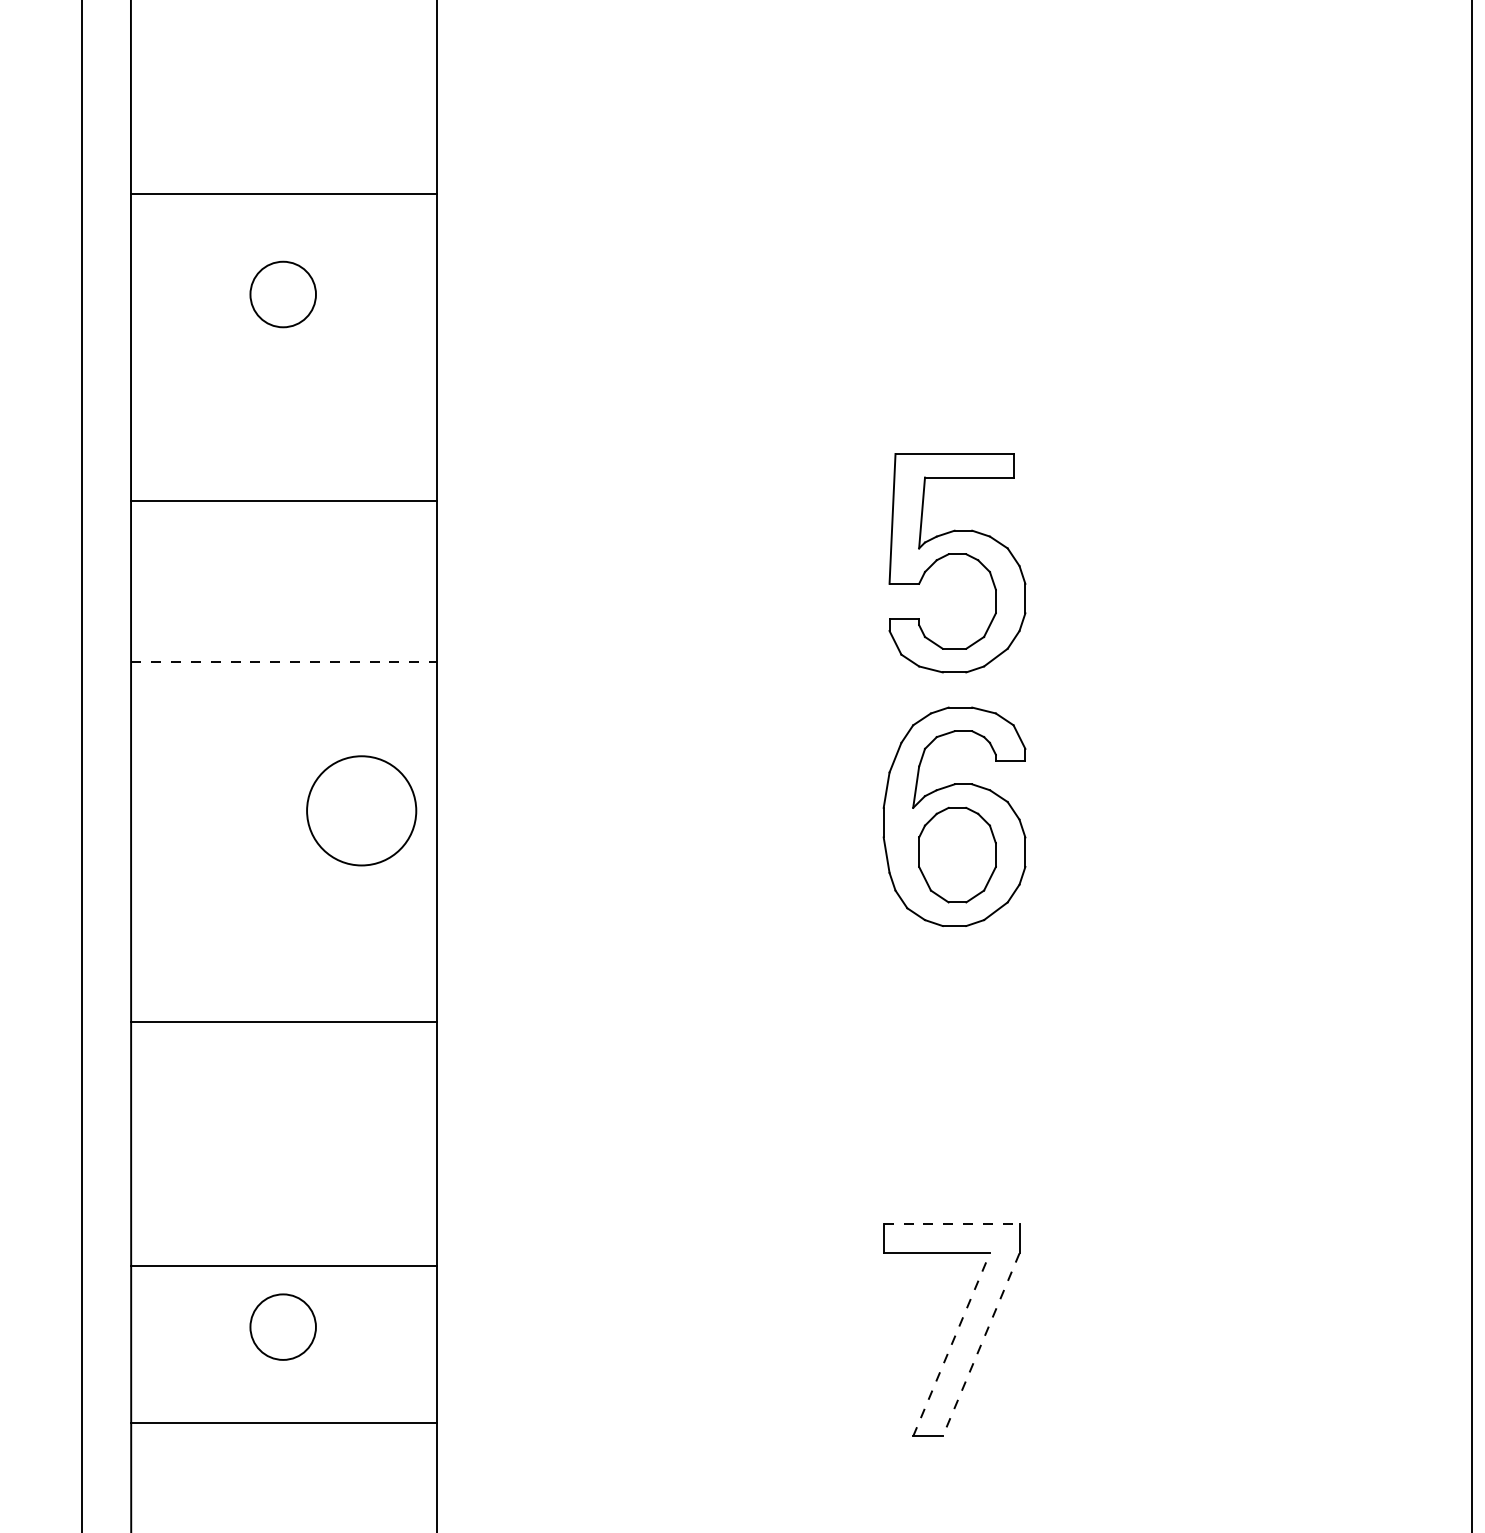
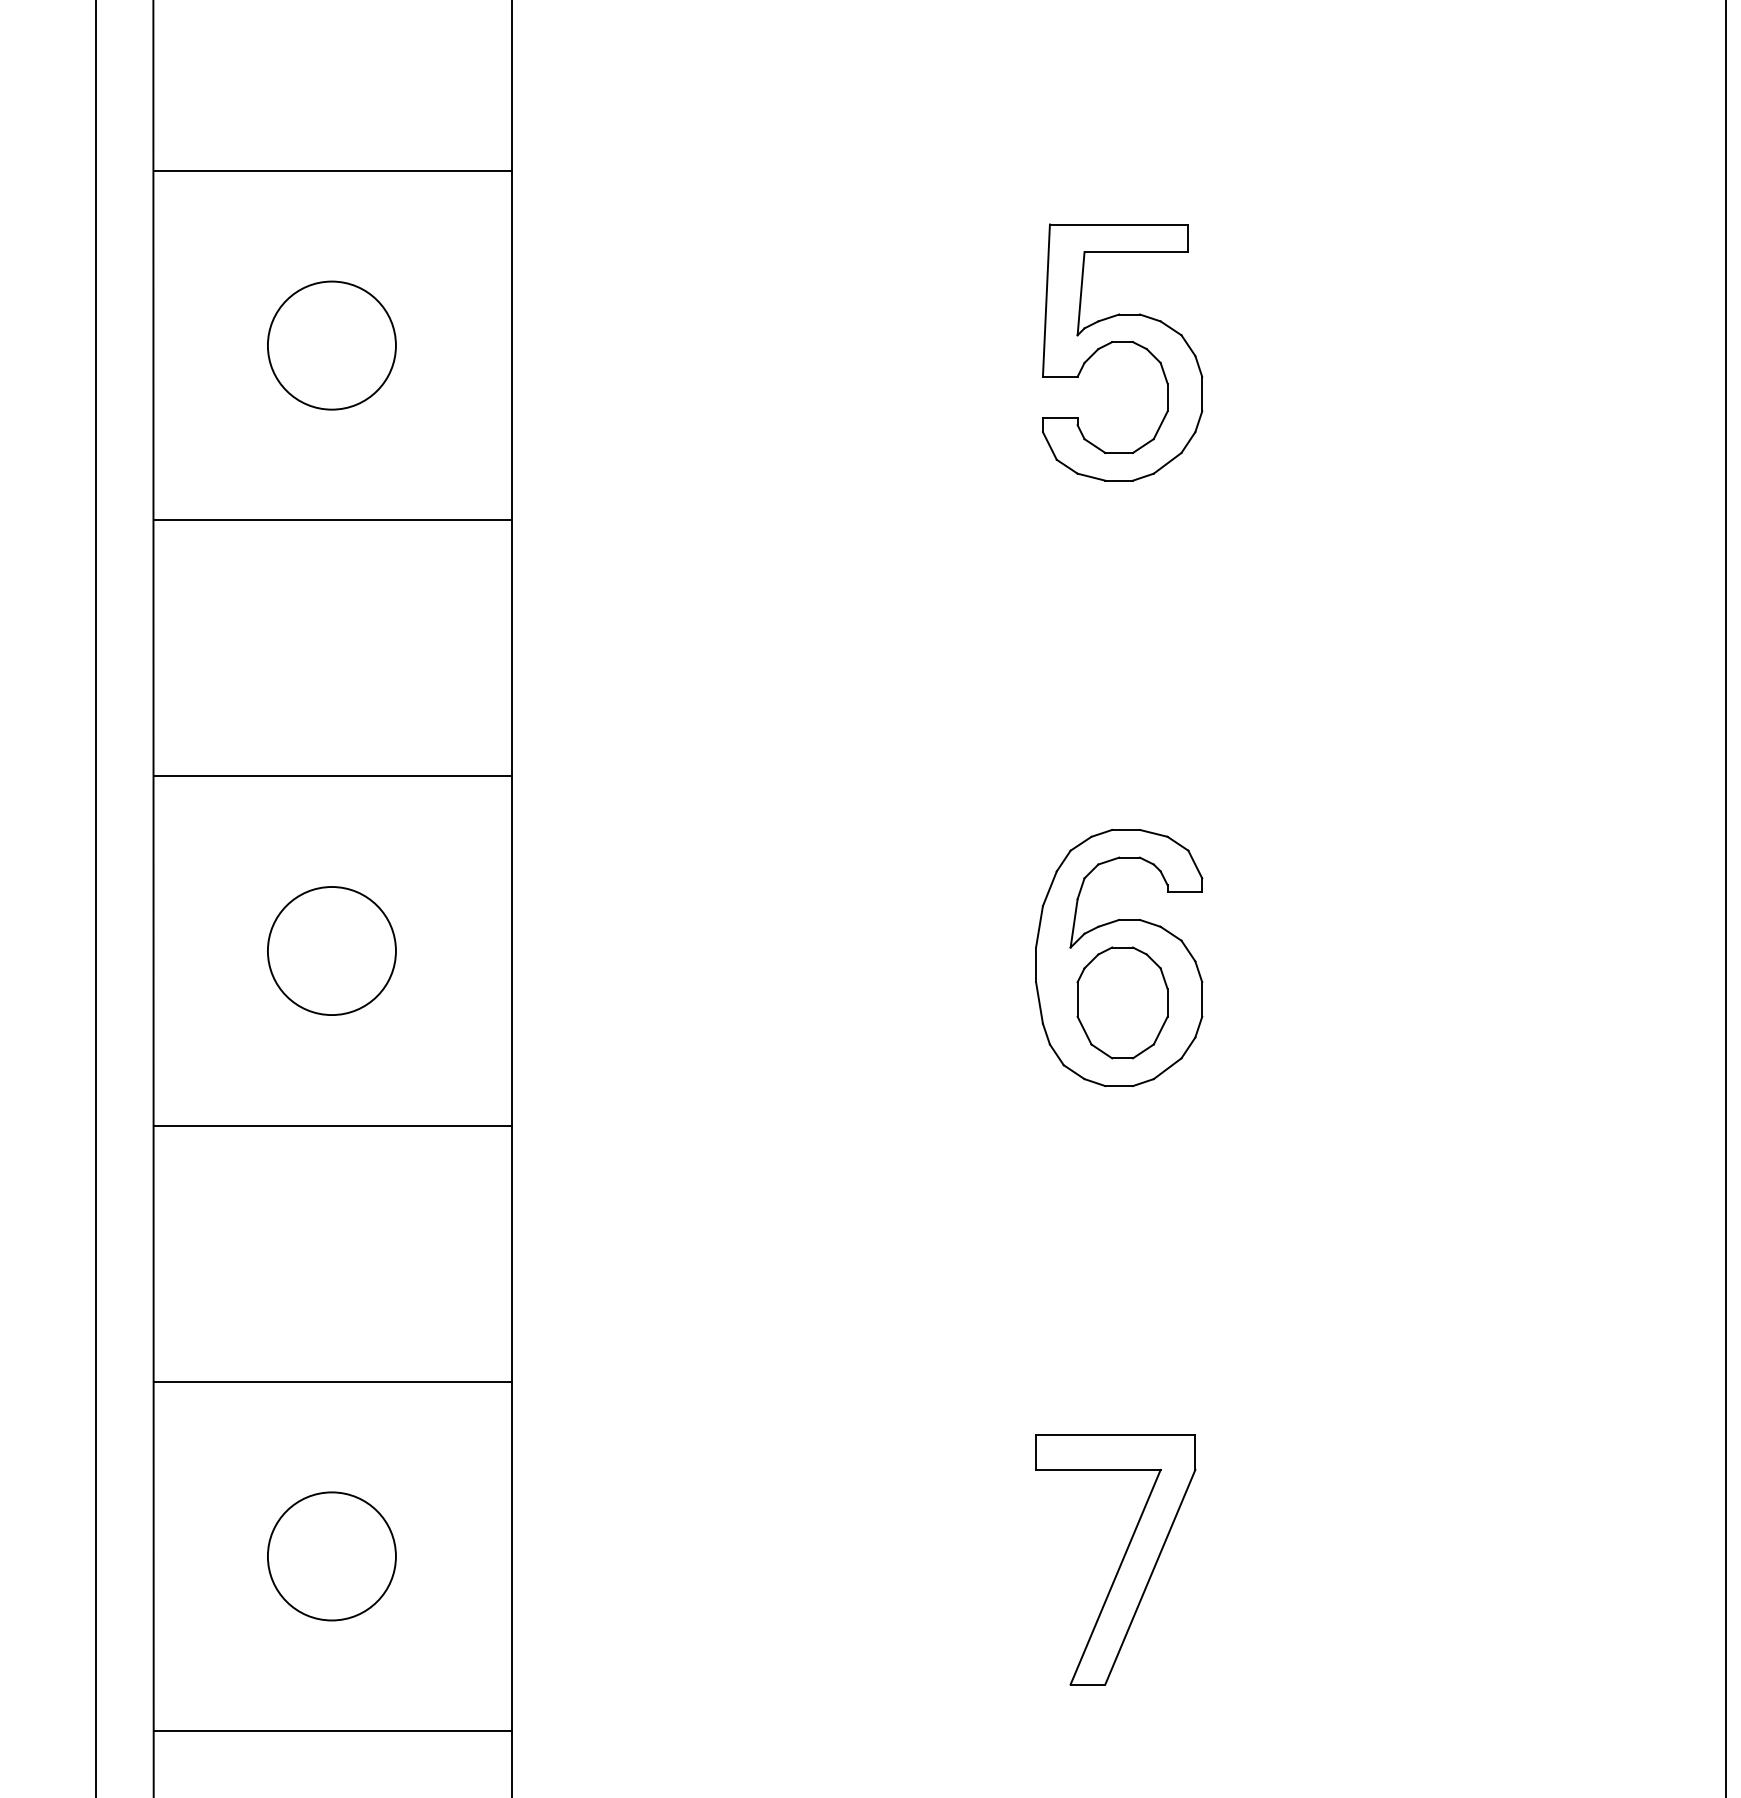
line: (283, 193) -> (332, 170), moved
circle: (282, 294) -> (331, 345), size x1.67
line: (283, 500) -> (332, 520), moved
part: (957, 554) -> (1122, 342), moved
line: (284, 662) -> (333, 776), dashed -> solid
circle: (361, 810) -> (331, 950), moved
line: (283, 1021) -> (332, 1125), moved
line: (951, 1224) -> (1115, 1435), dashed -> solid
line: (283, 1265) -> (332, 1381), moved
circle: (282, 1327) -> (331, 1556), size x1.67
line: (951, 1344) -> (1115, 1576), dashed -> solid
line: (981, 1345) -> (1150, 1577), dashed -> solid
line: (283, 1423) -> (332, 1731), moved

